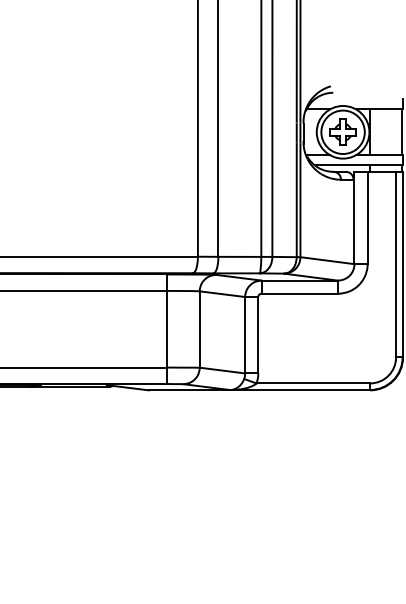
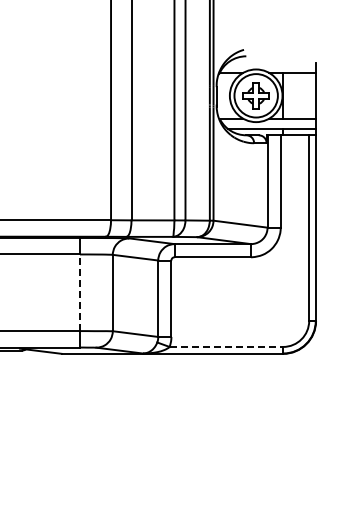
line: (166, 328) -> (79, 292), solid -> dashed
line: (313, 383) -> (226, 347), solid -> dashed

